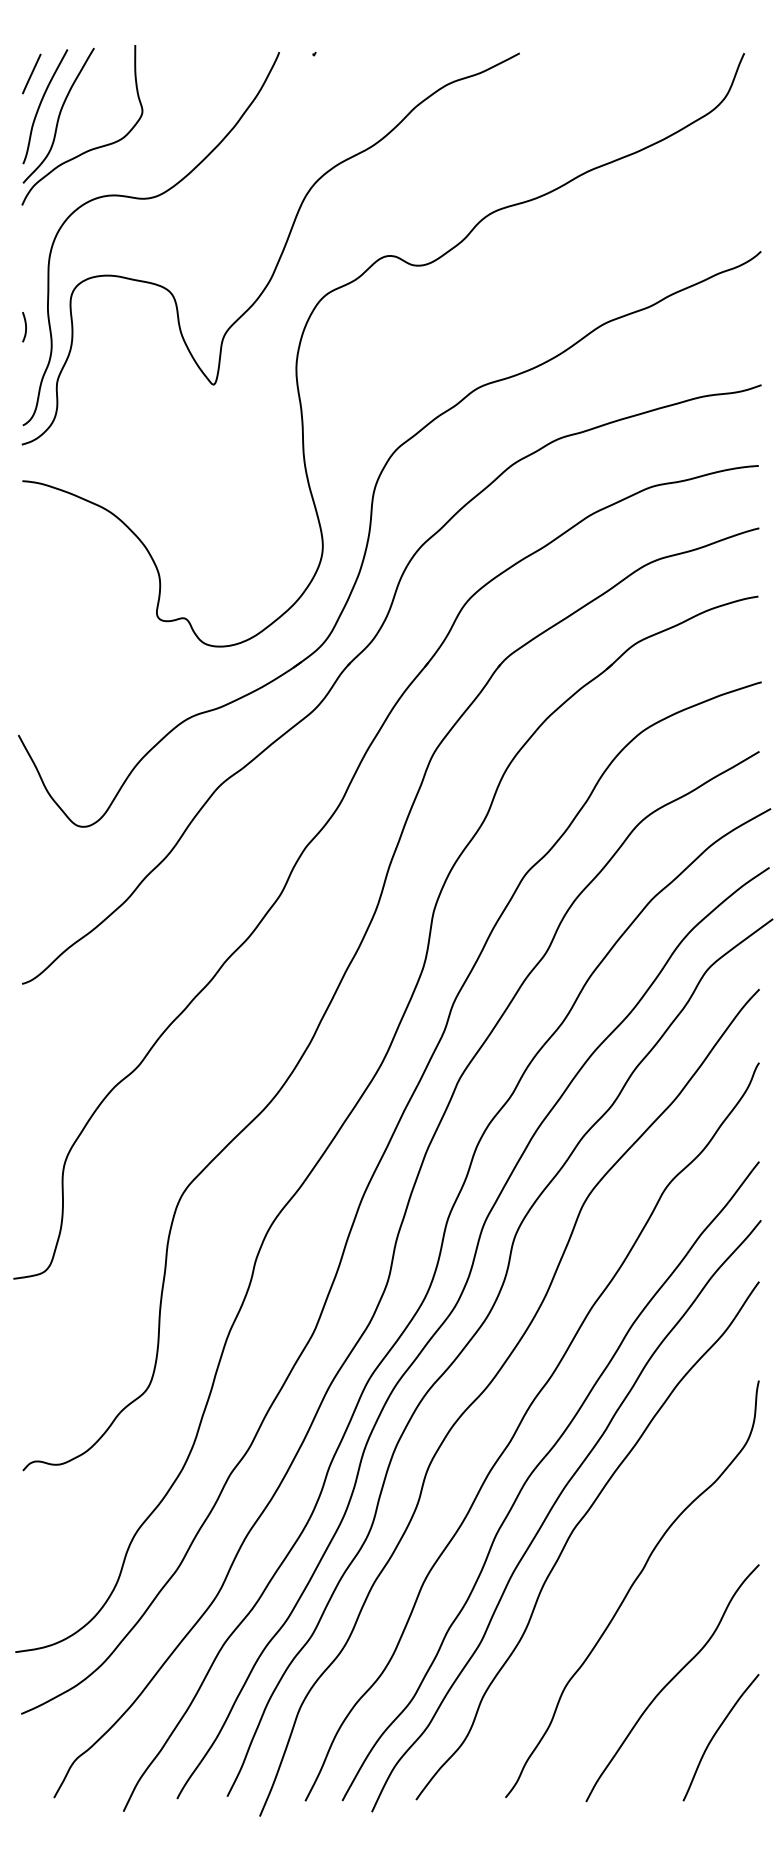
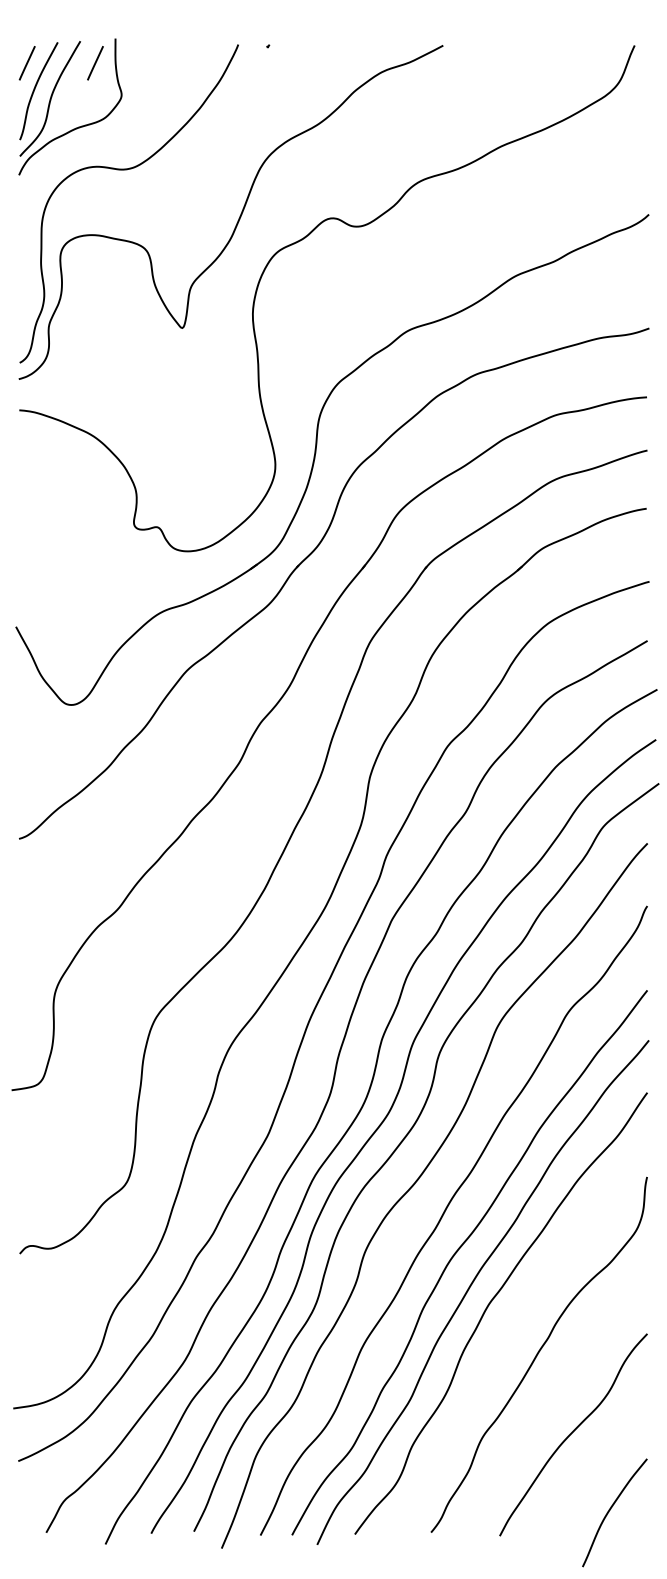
line: (111, 73) -> (95, 62), added
curve: (25, 327) -> (21, 279), removed
curve: (715, 1735) -> (610, 1511), moved

